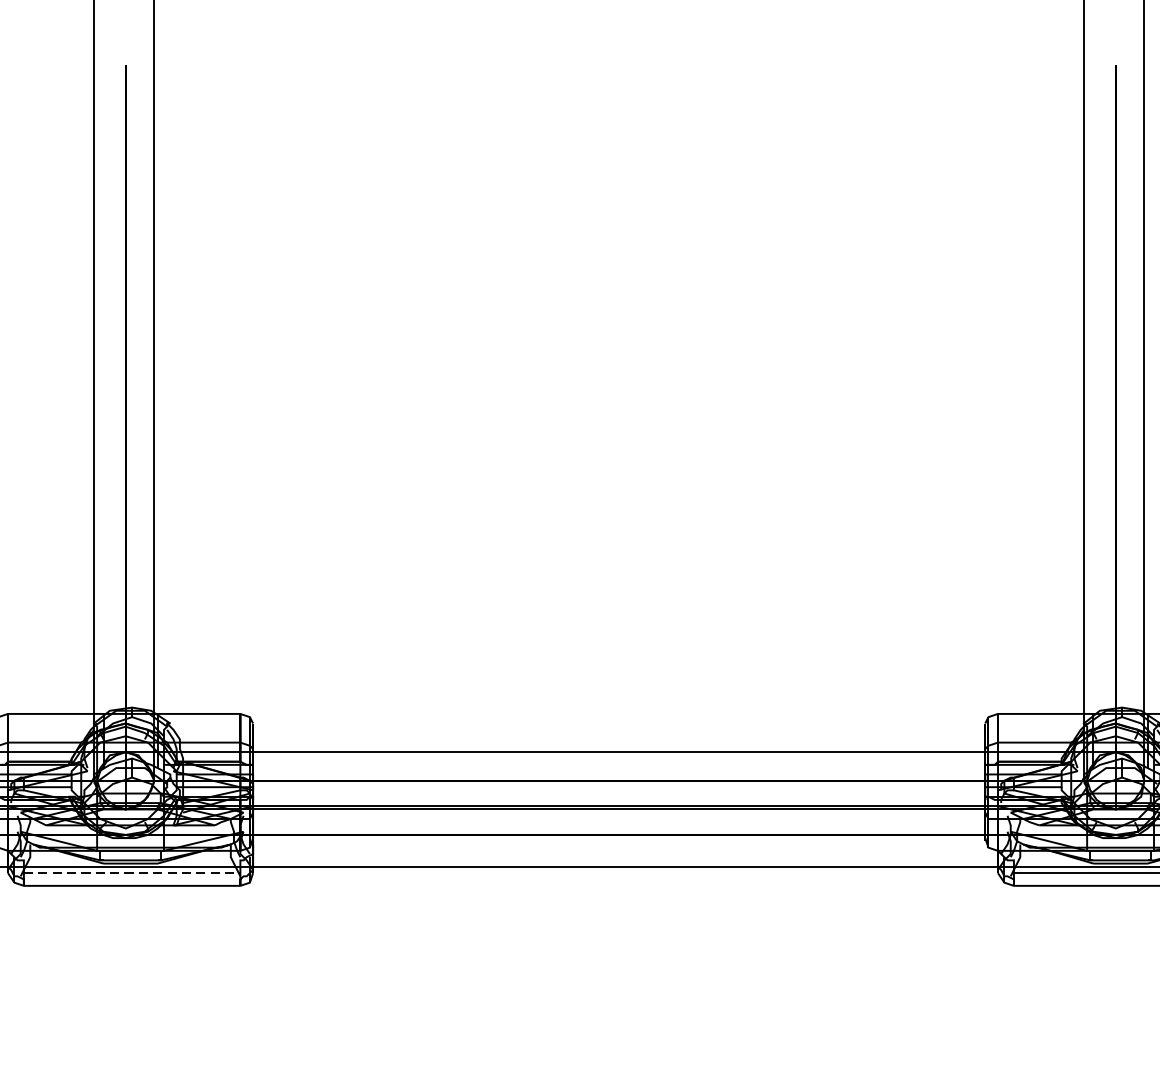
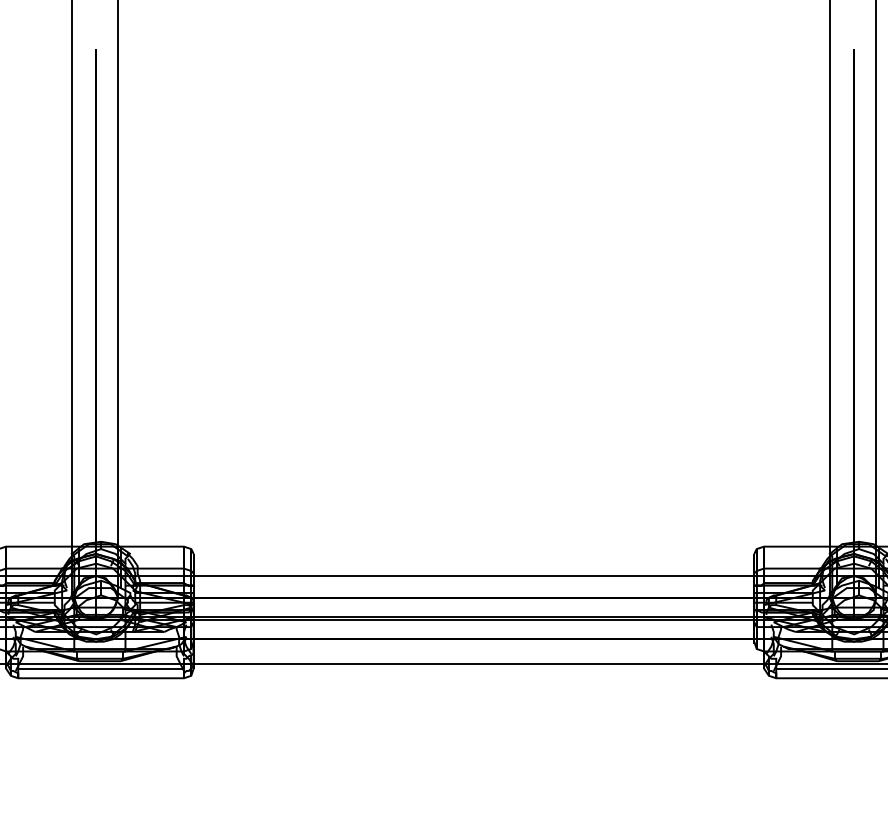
line: (132, 873) -> (101, 668), dashed -> solid

